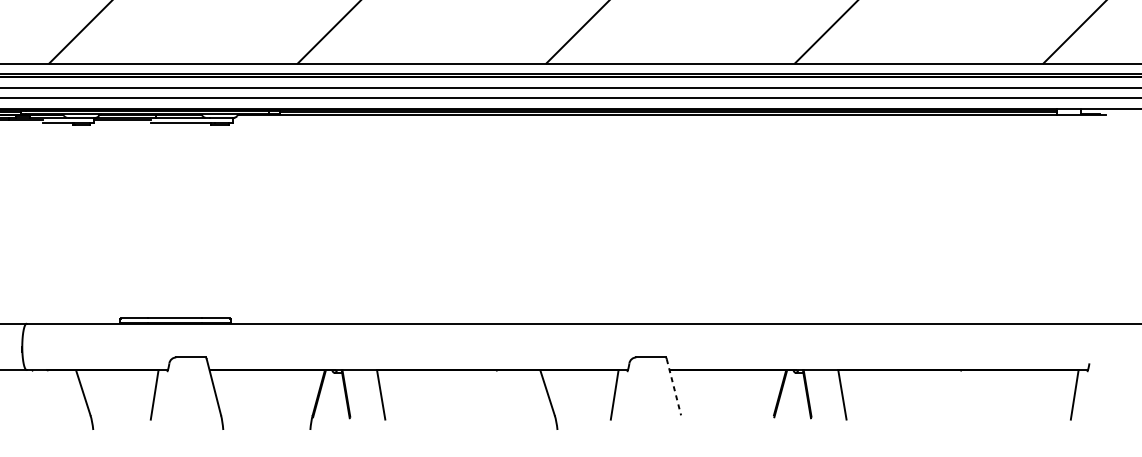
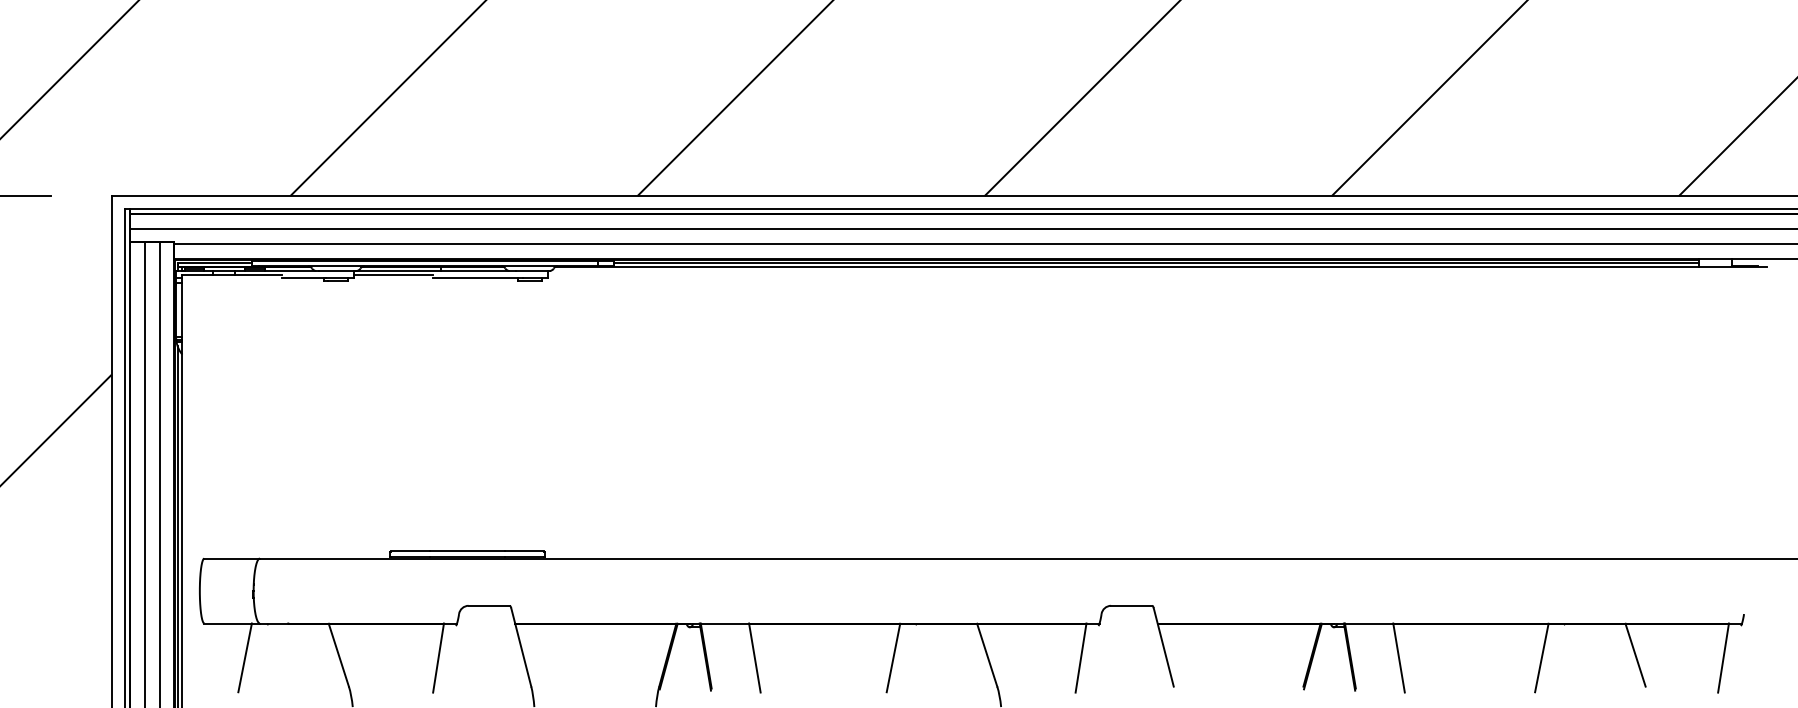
line: (673, 387) -> (1163, 647), dashed -> solid
line: (1011, 392) -> (1635, 654), added
line: (15, 394) -> (244, 657), added
line: (480, 394) -> (893, 657), added
line: (944, 394) -> (1541, 657), added

